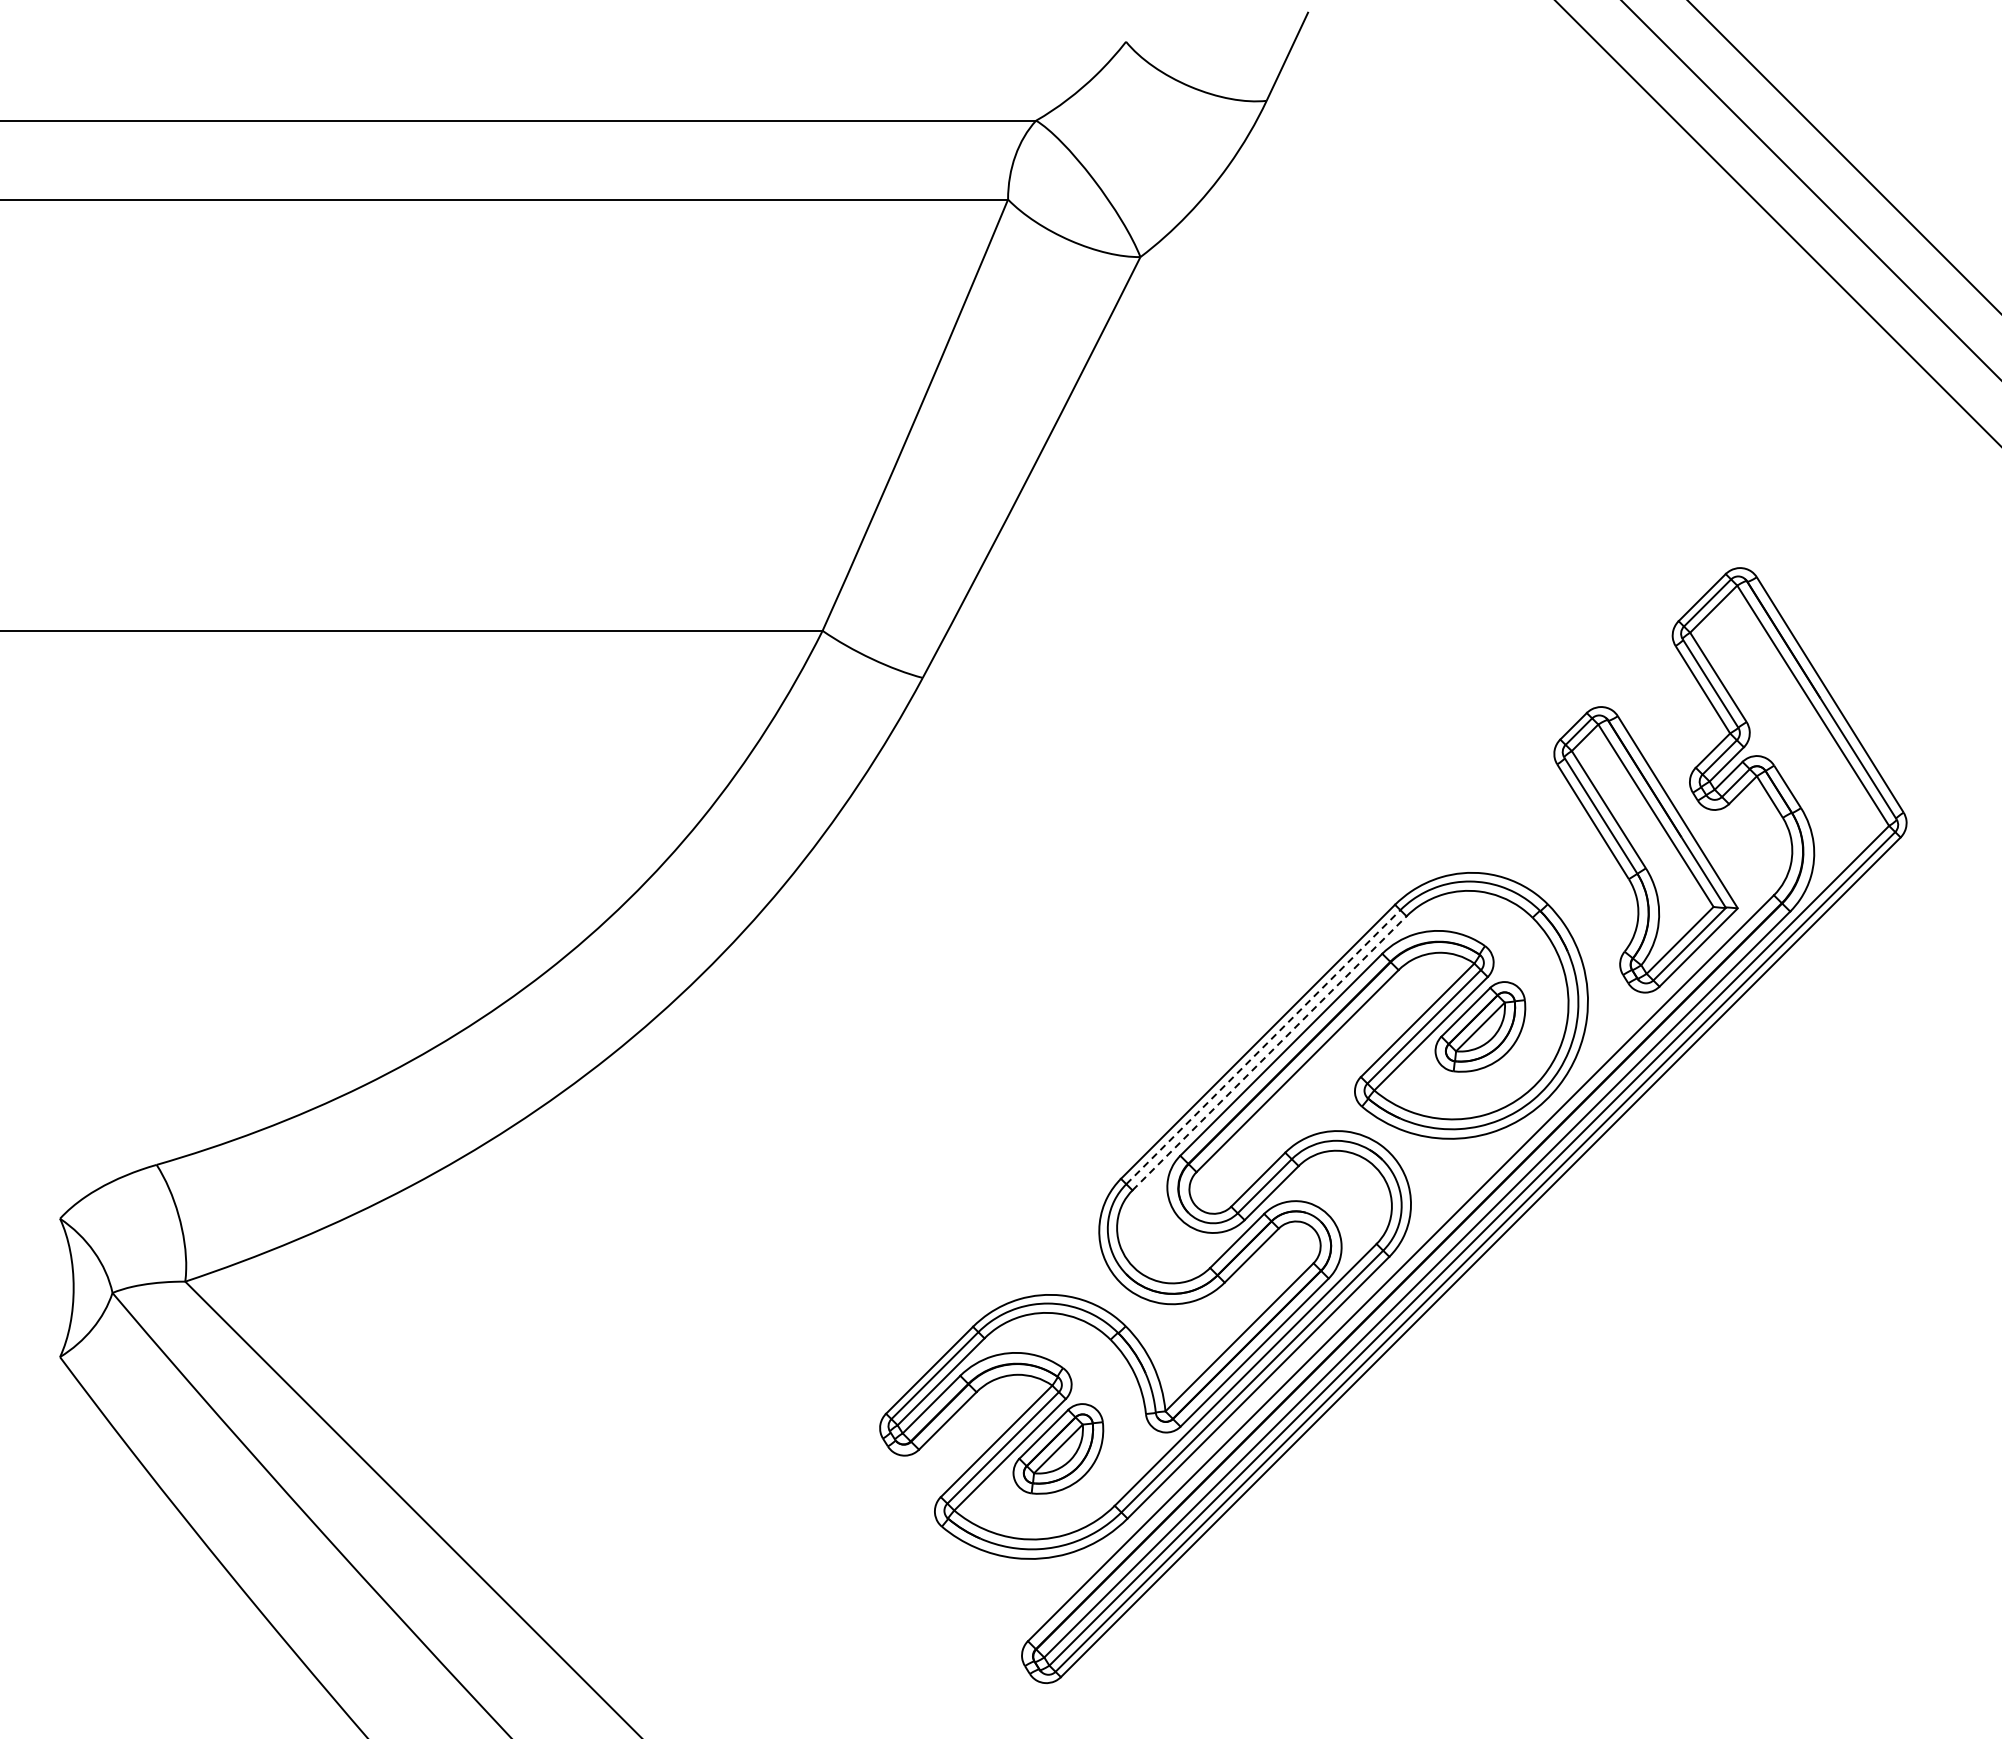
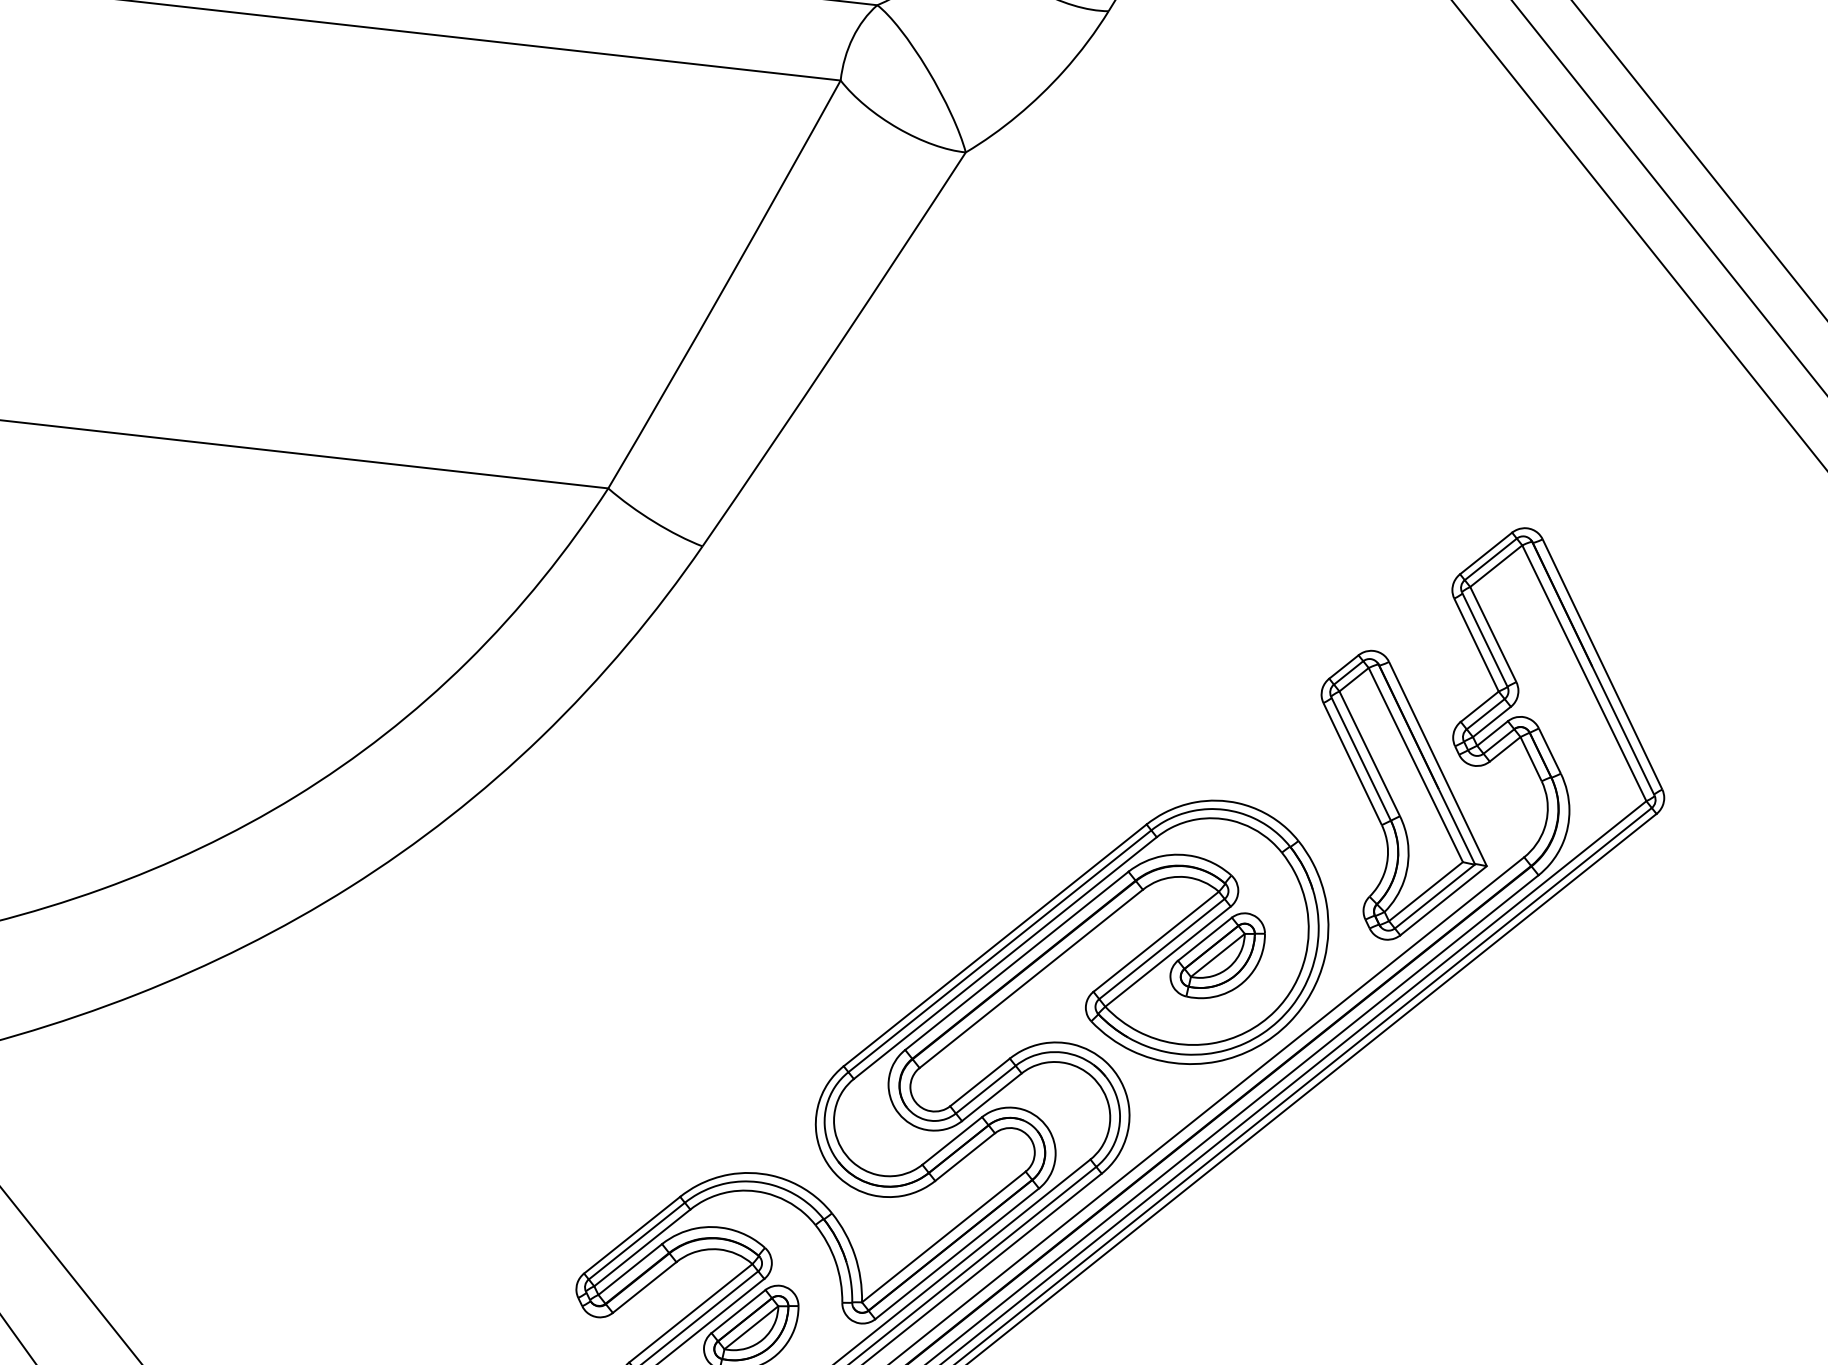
line: (1263, 1047) -> (999, 951), dashed -> solid
line: (1269, 1053) -> (1005, 958), dashed -> solid

